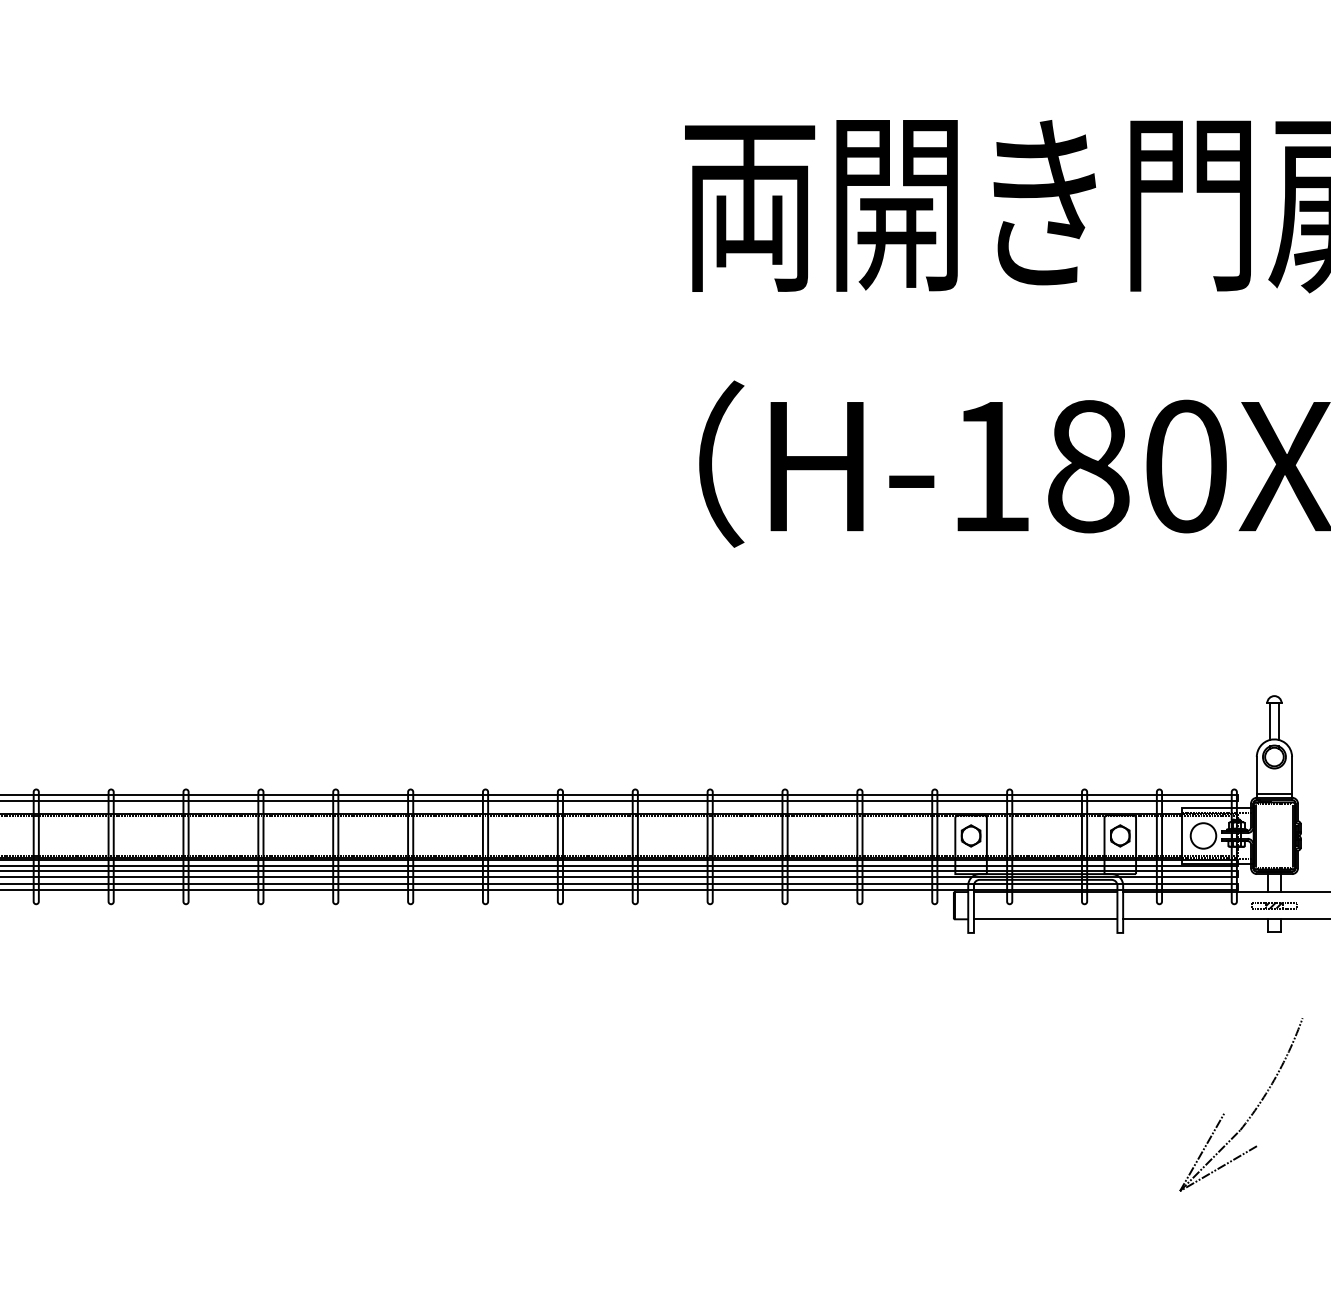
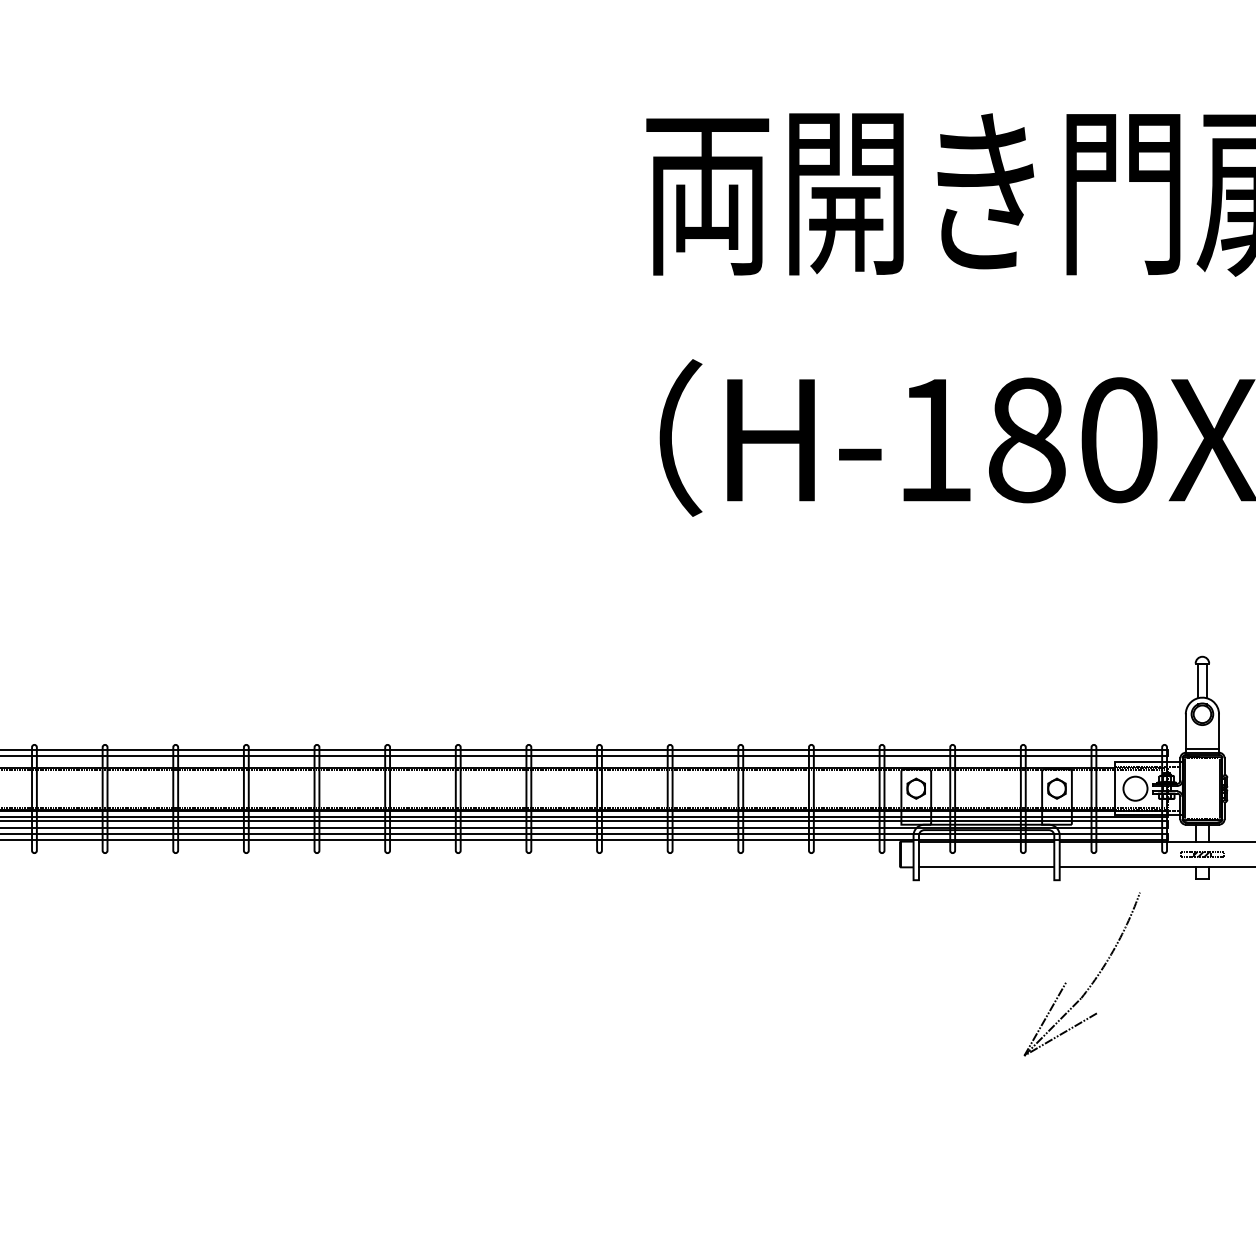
part: (1252, 1112) -> (1092, 981), moved

